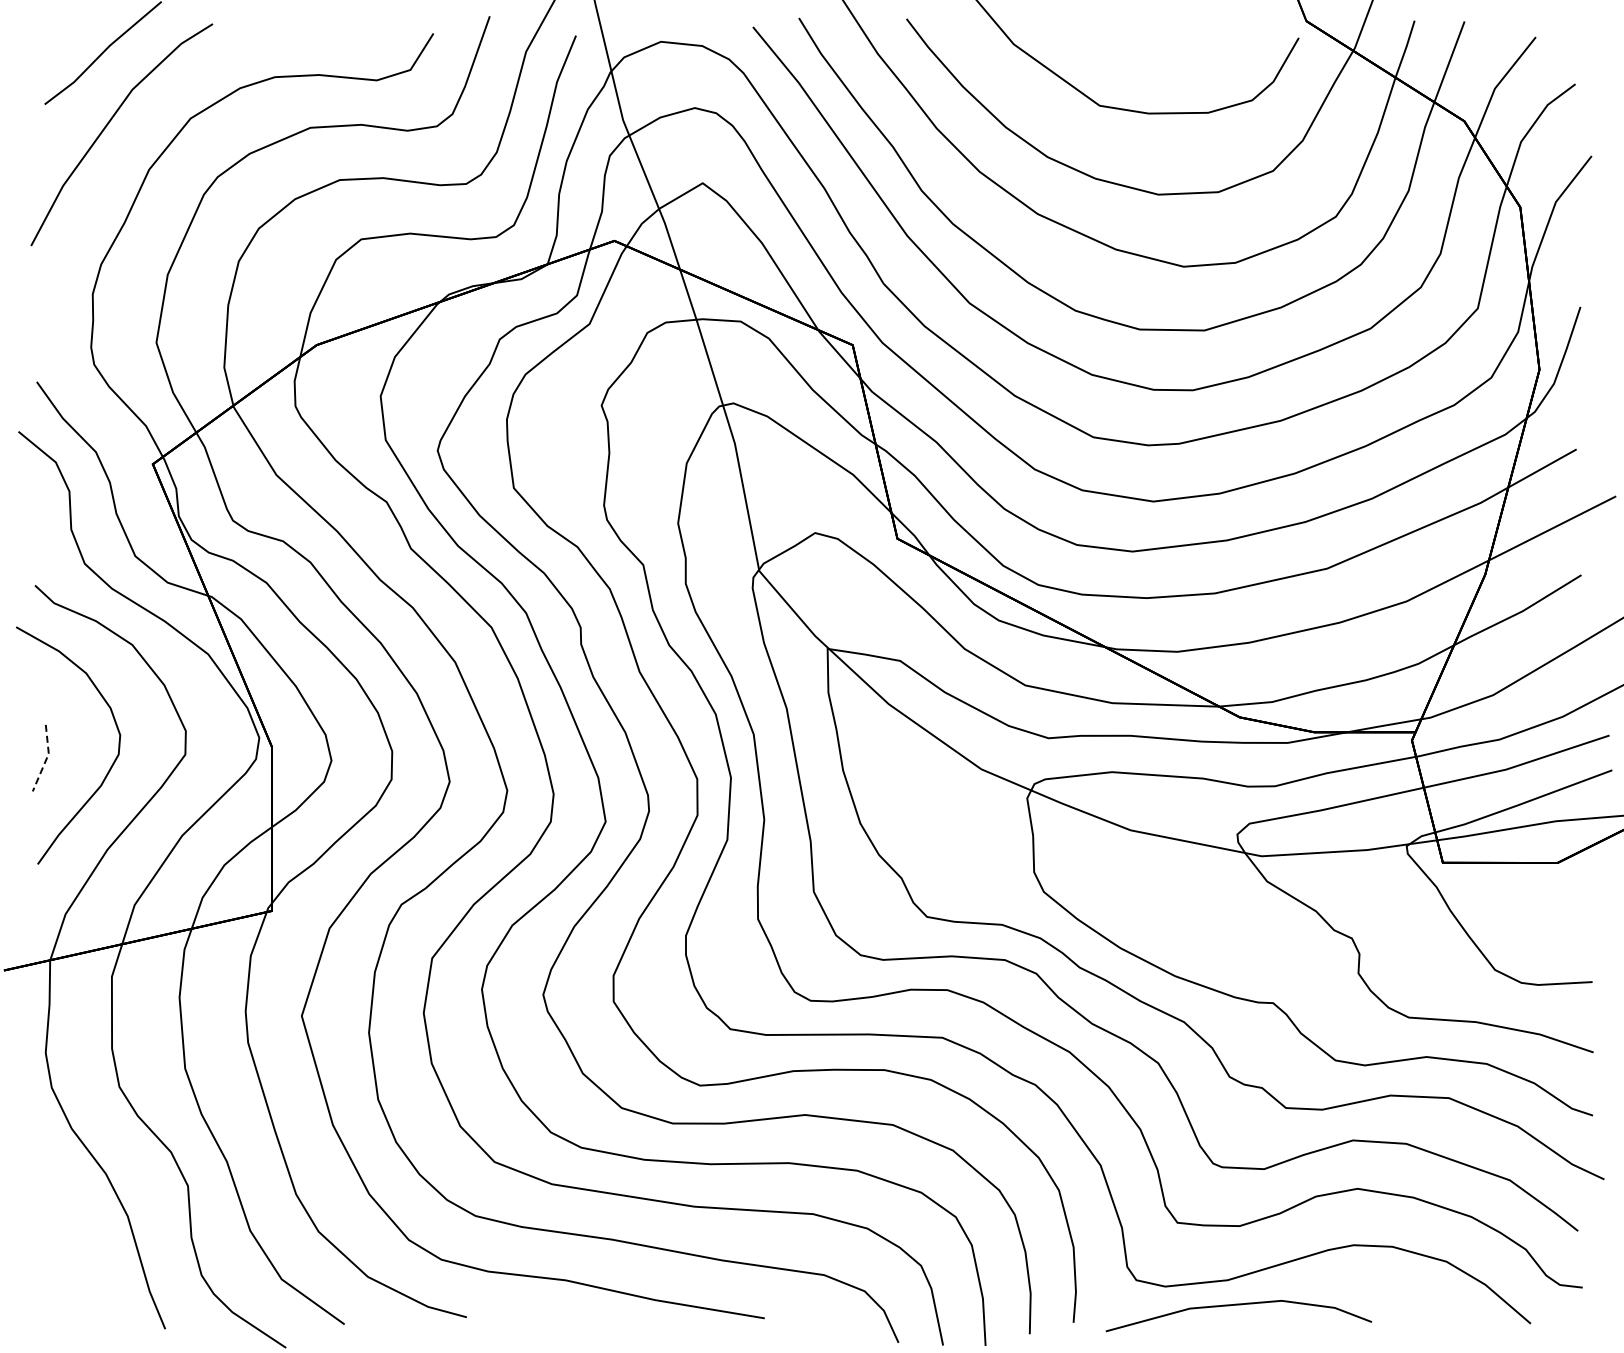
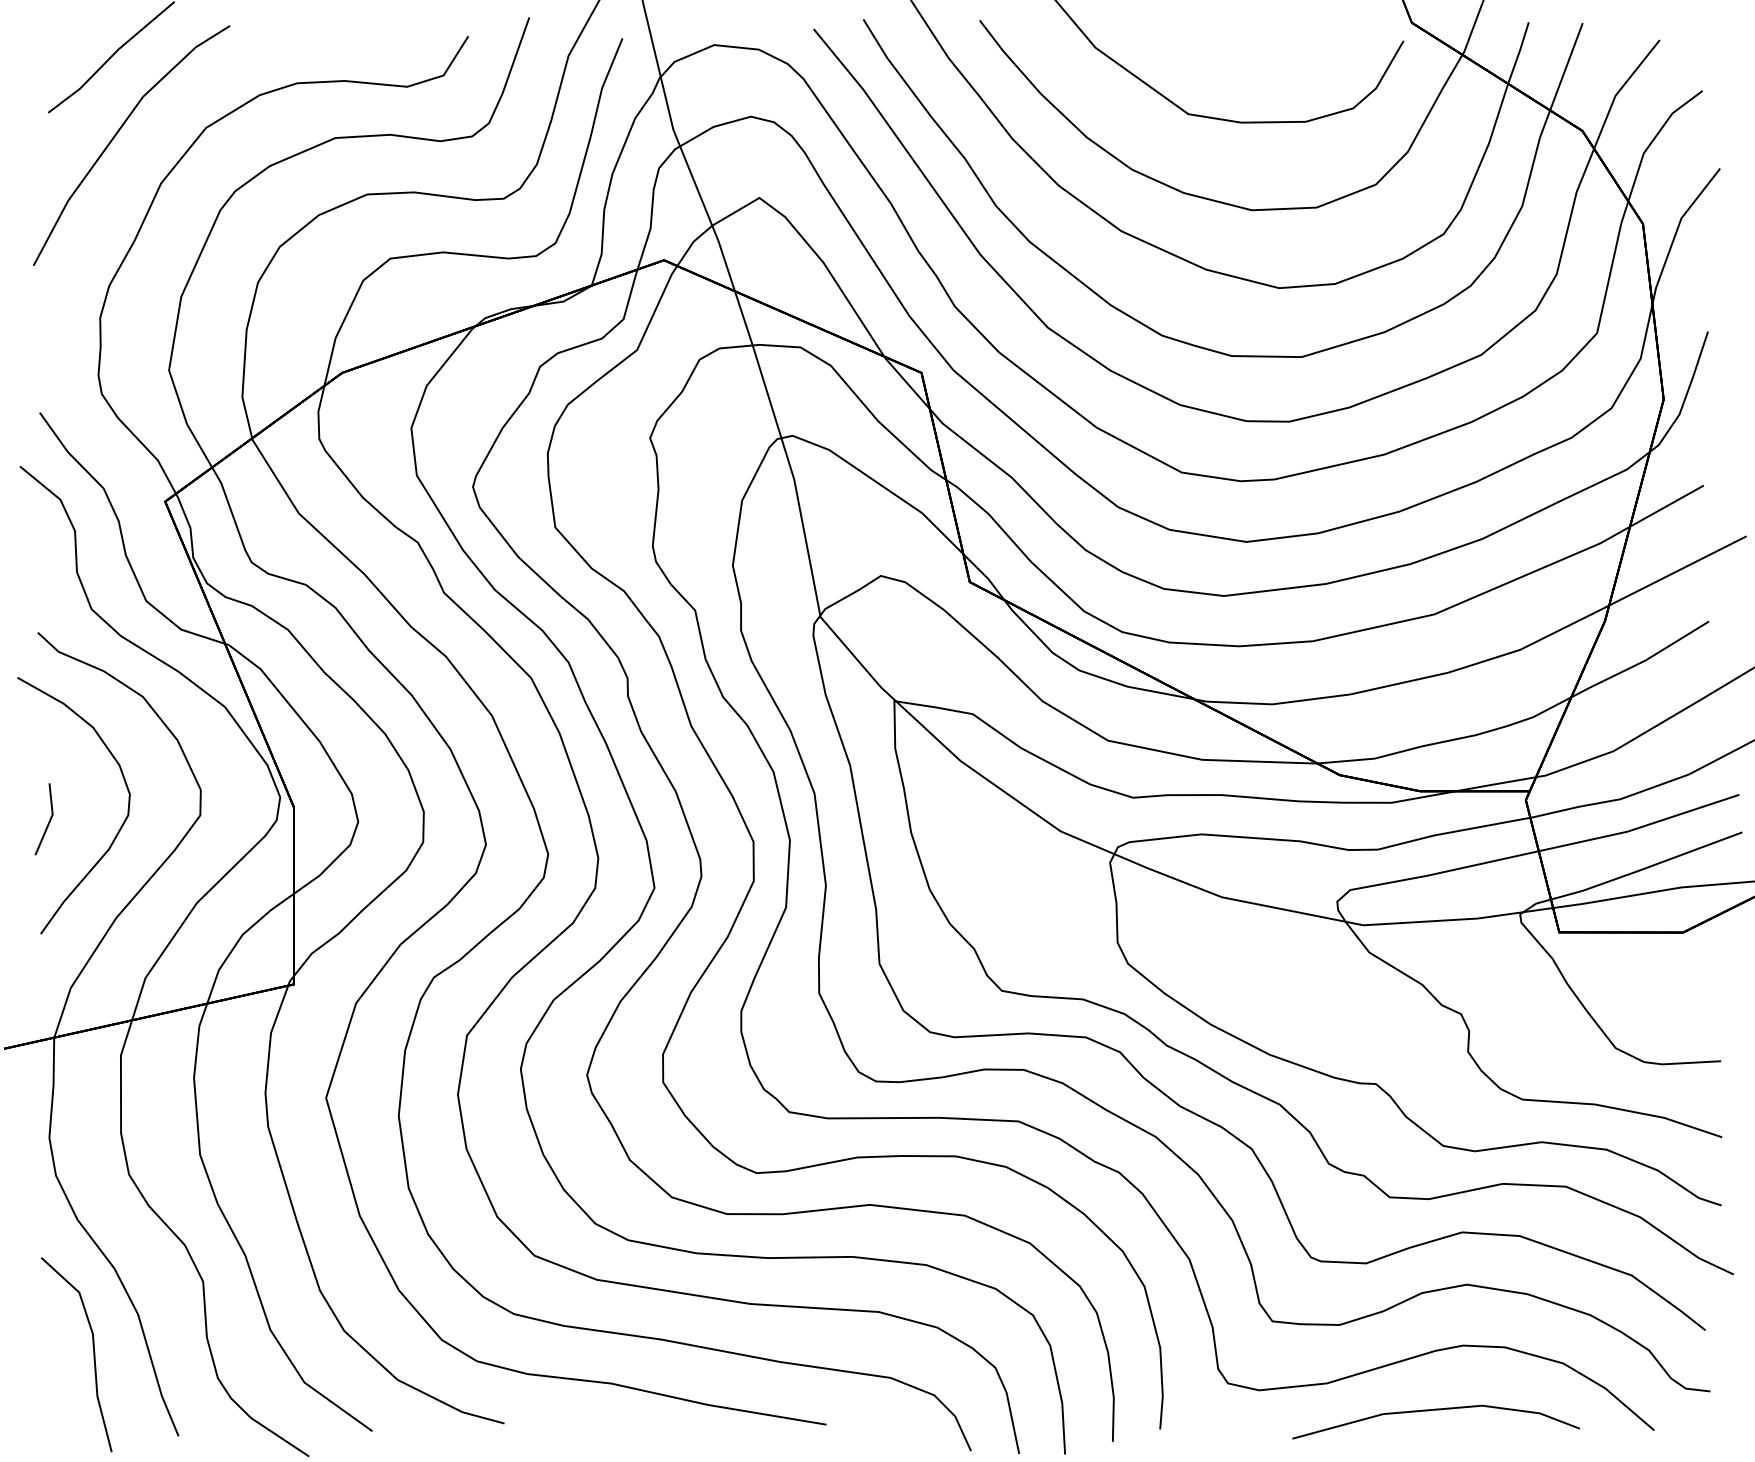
line: (46, 758) -> (50, 819), dashed -> solid
line: (86, 1253) -> (93, 1354), added
line: (1238, 1305) -> (1435, 1410), moved

